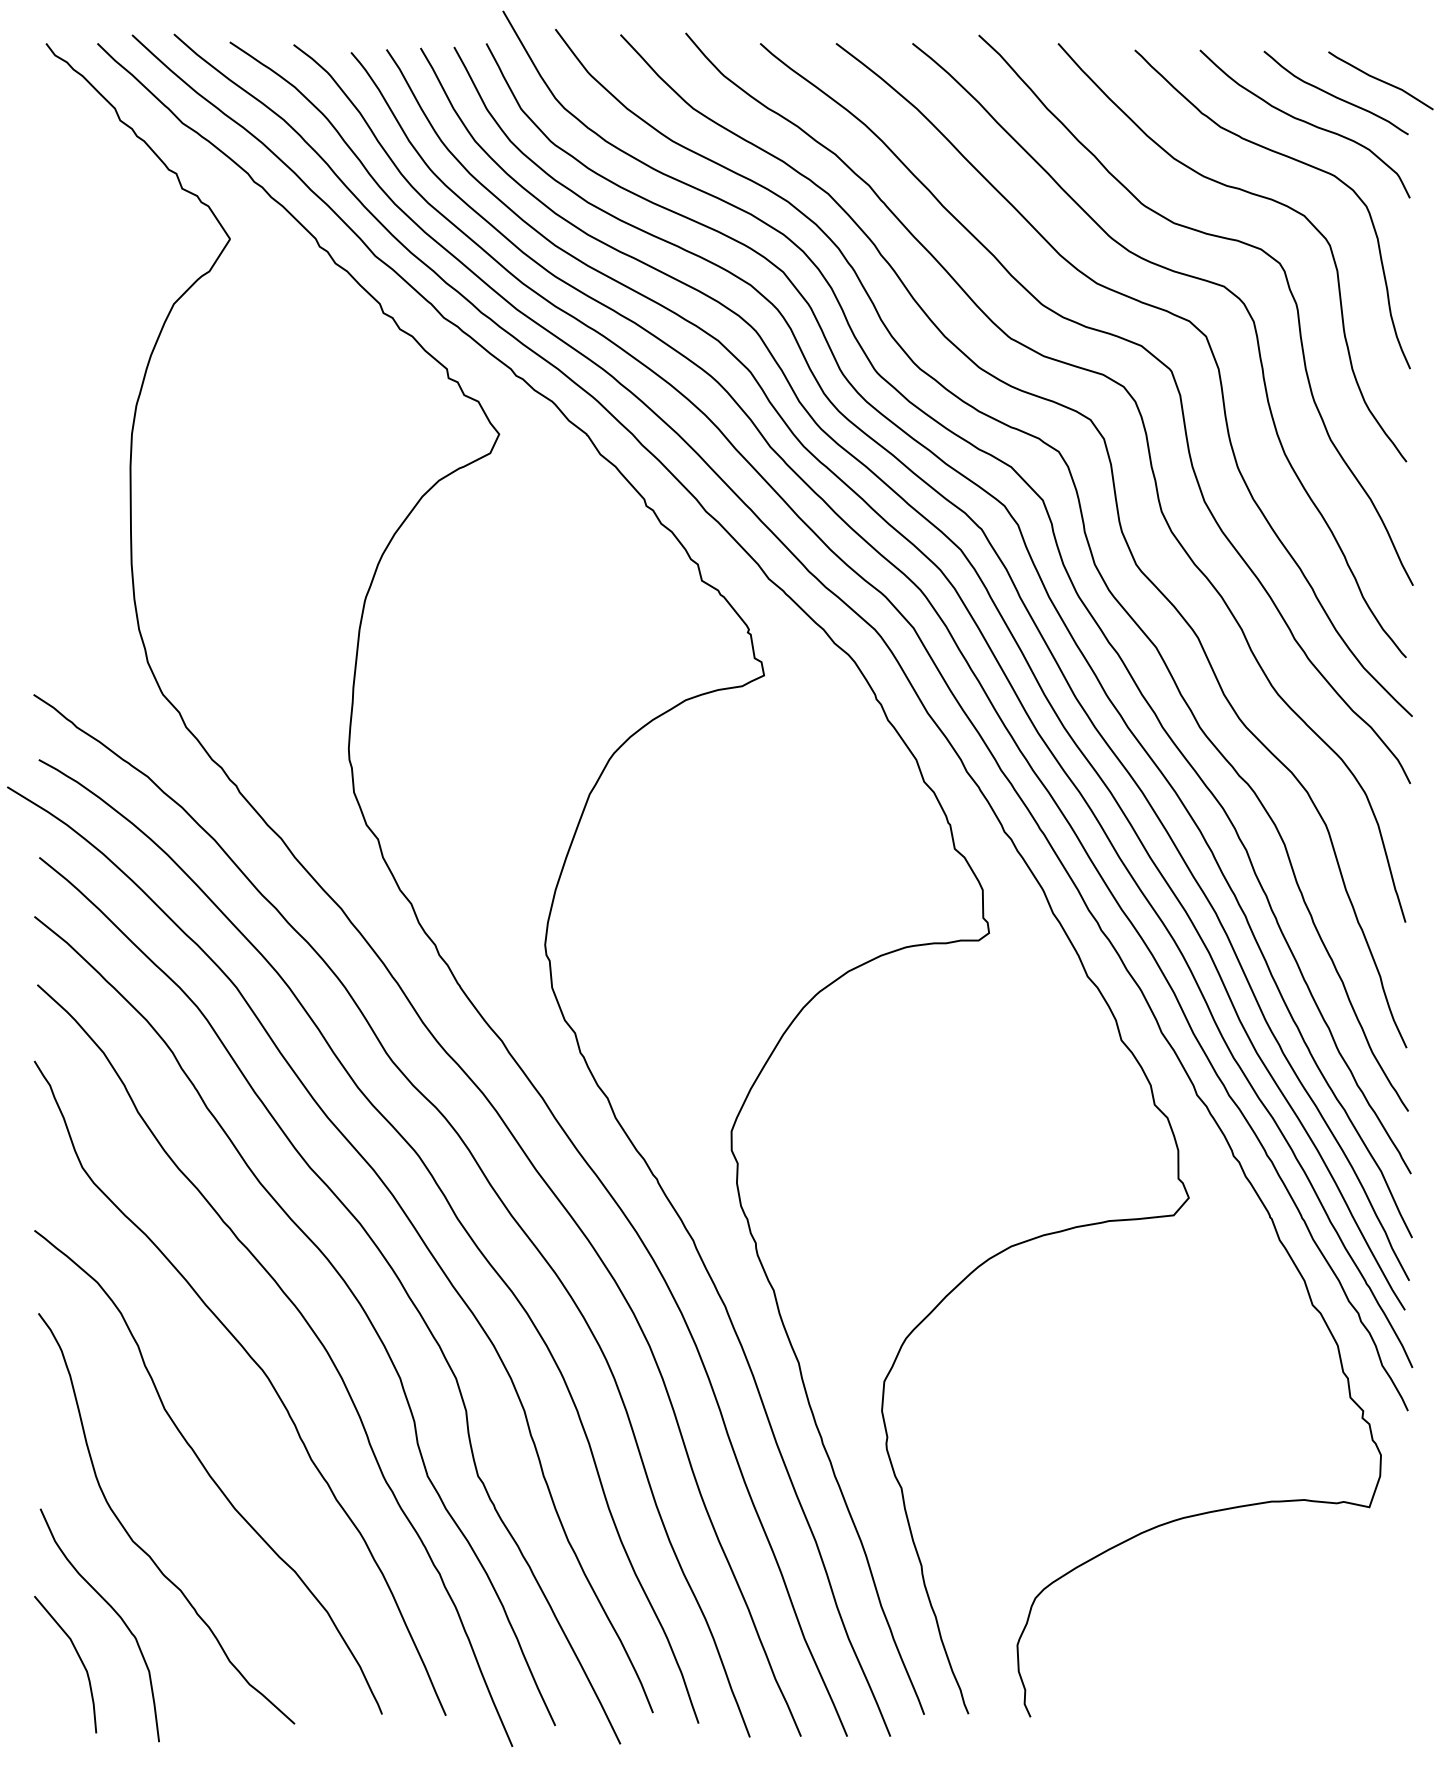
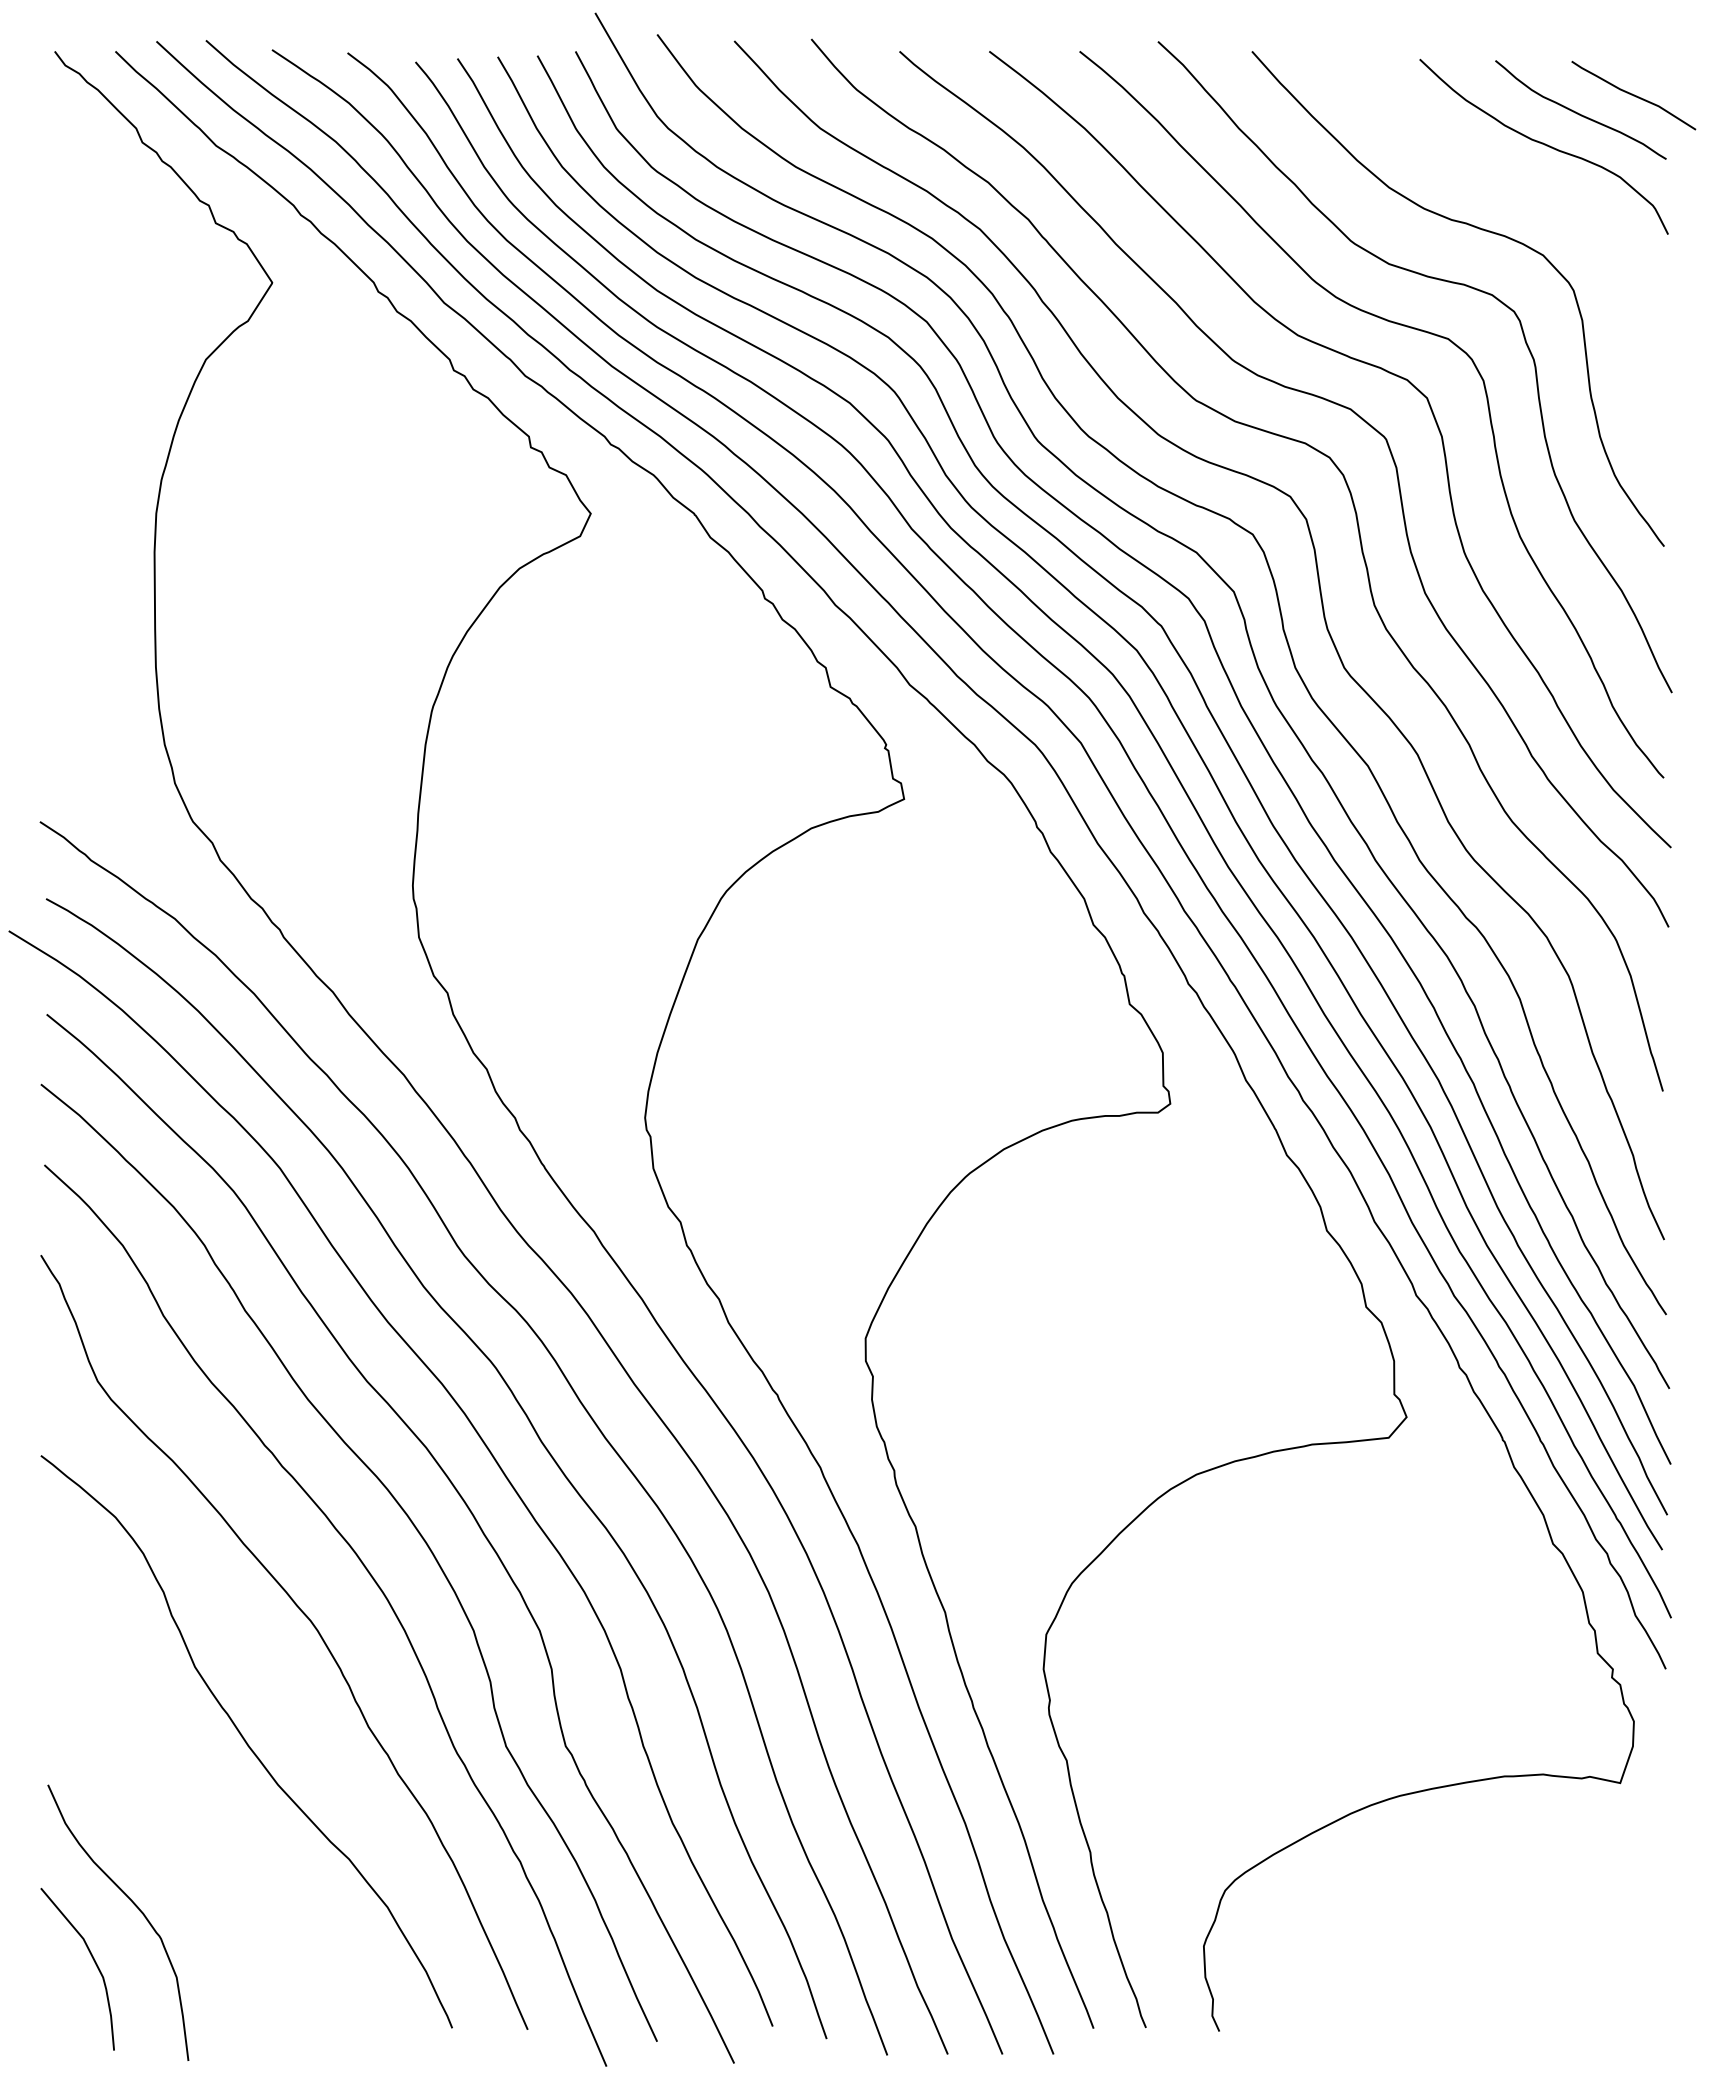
curve: (1293, 160) -> (1530, 189), removed
curve: (143, 1549) -> (170, 1833), removed

